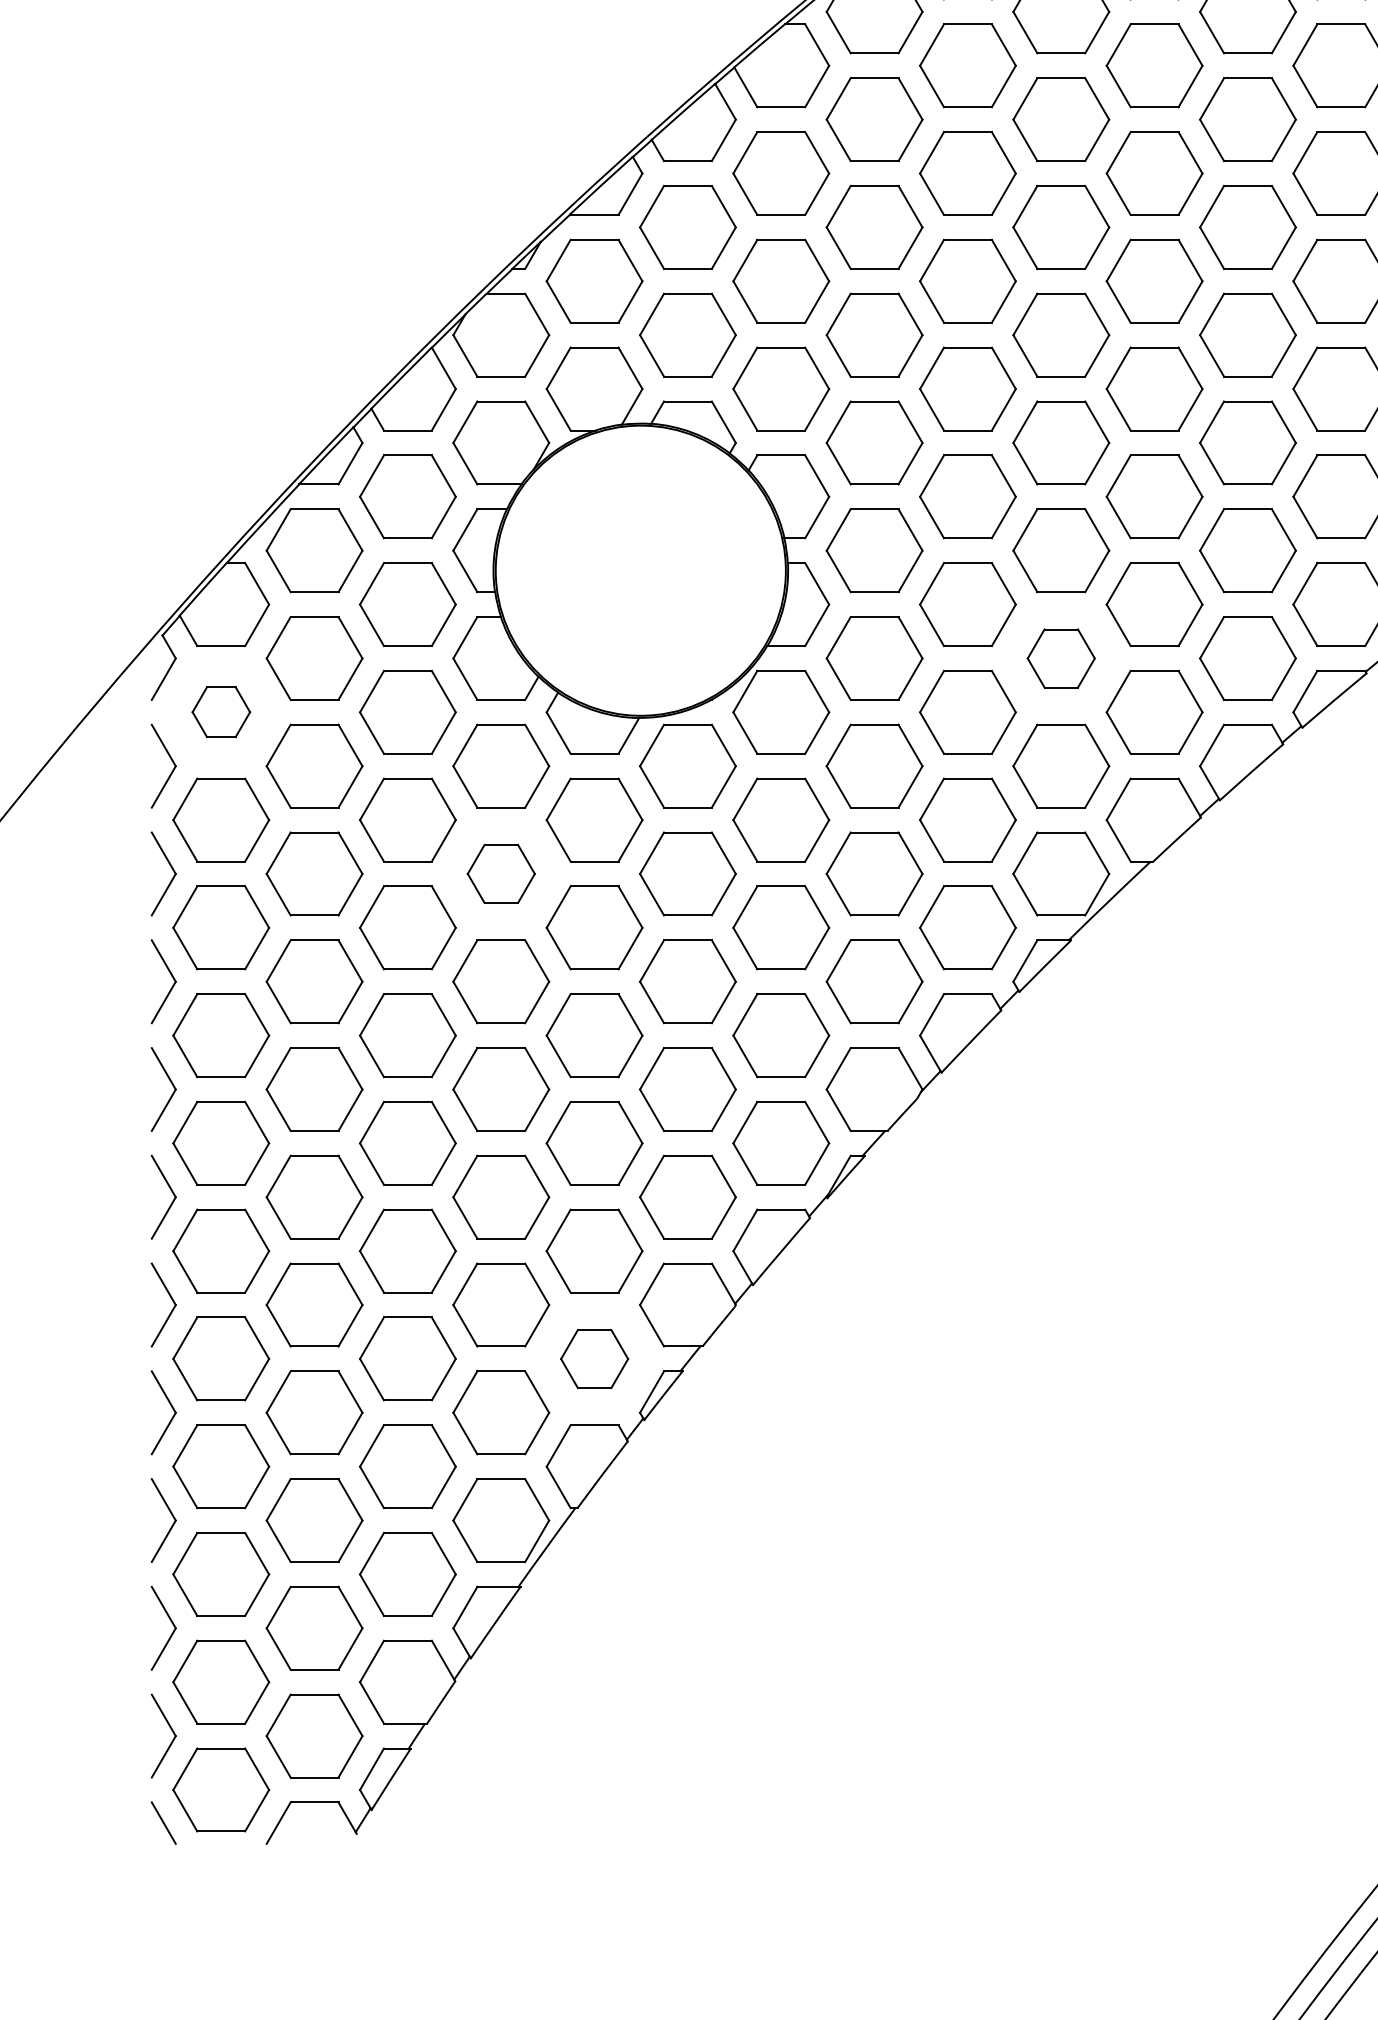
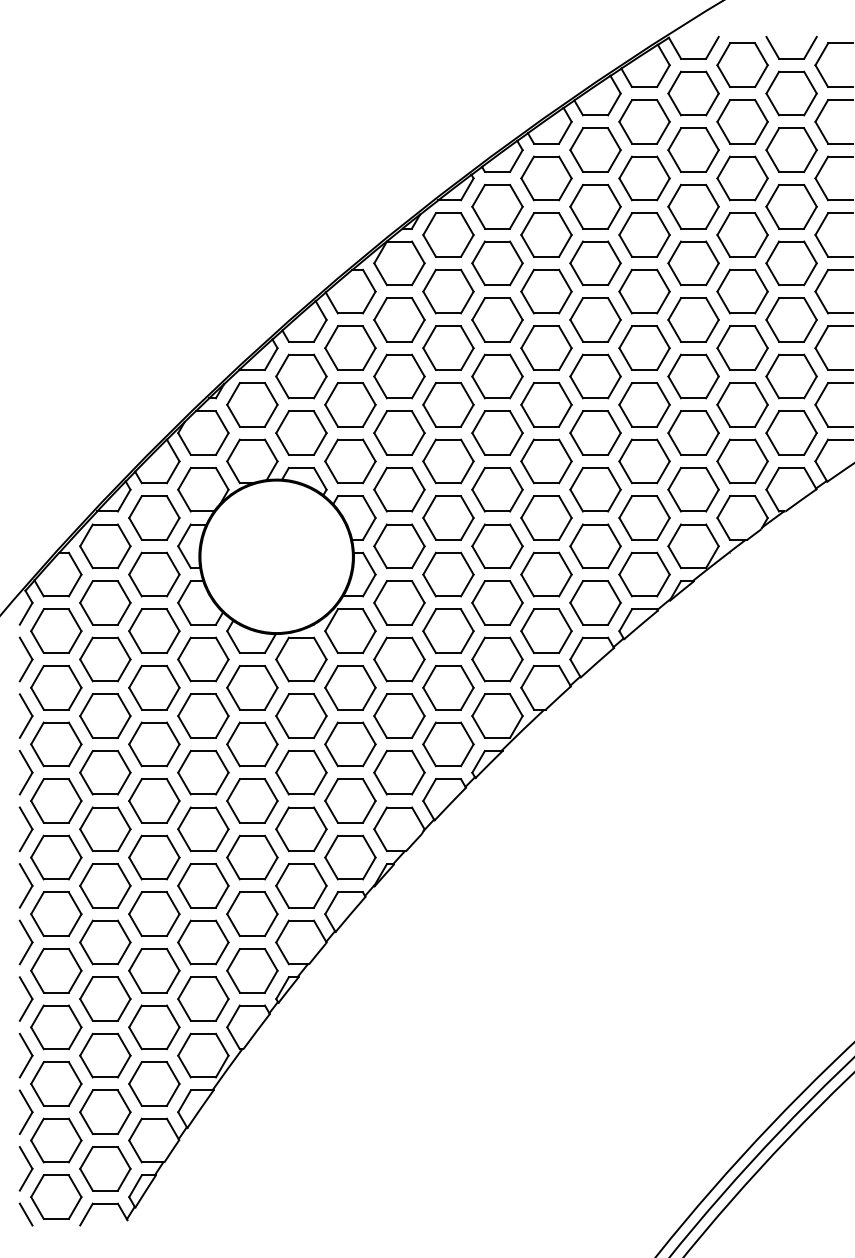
part: (1061, 657) -> (497, 602), size x1.43
part: (221, 710) -> (56, 630), size x1.67
part: (501, 872) -> (203, 715), size x1.43
part: (594, 1358) -> (252, 970), size x1.43

